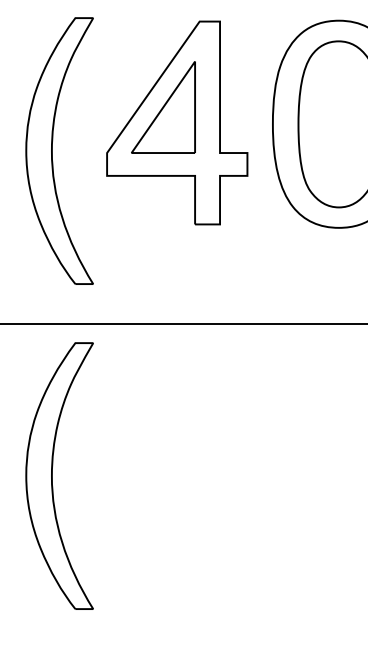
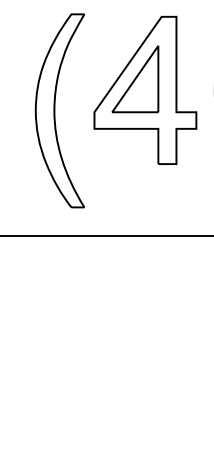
part: (52, 475) -> (54, 346), removed

